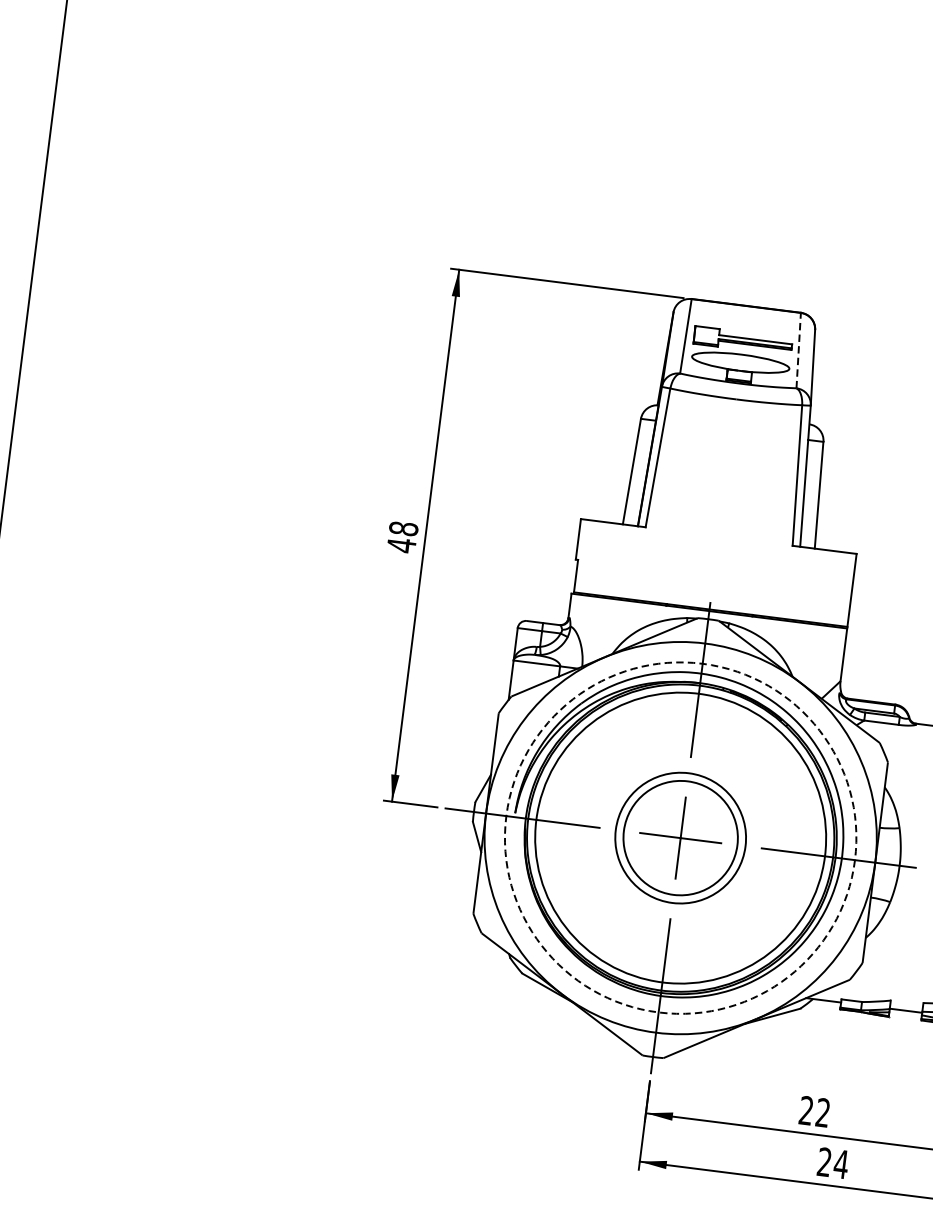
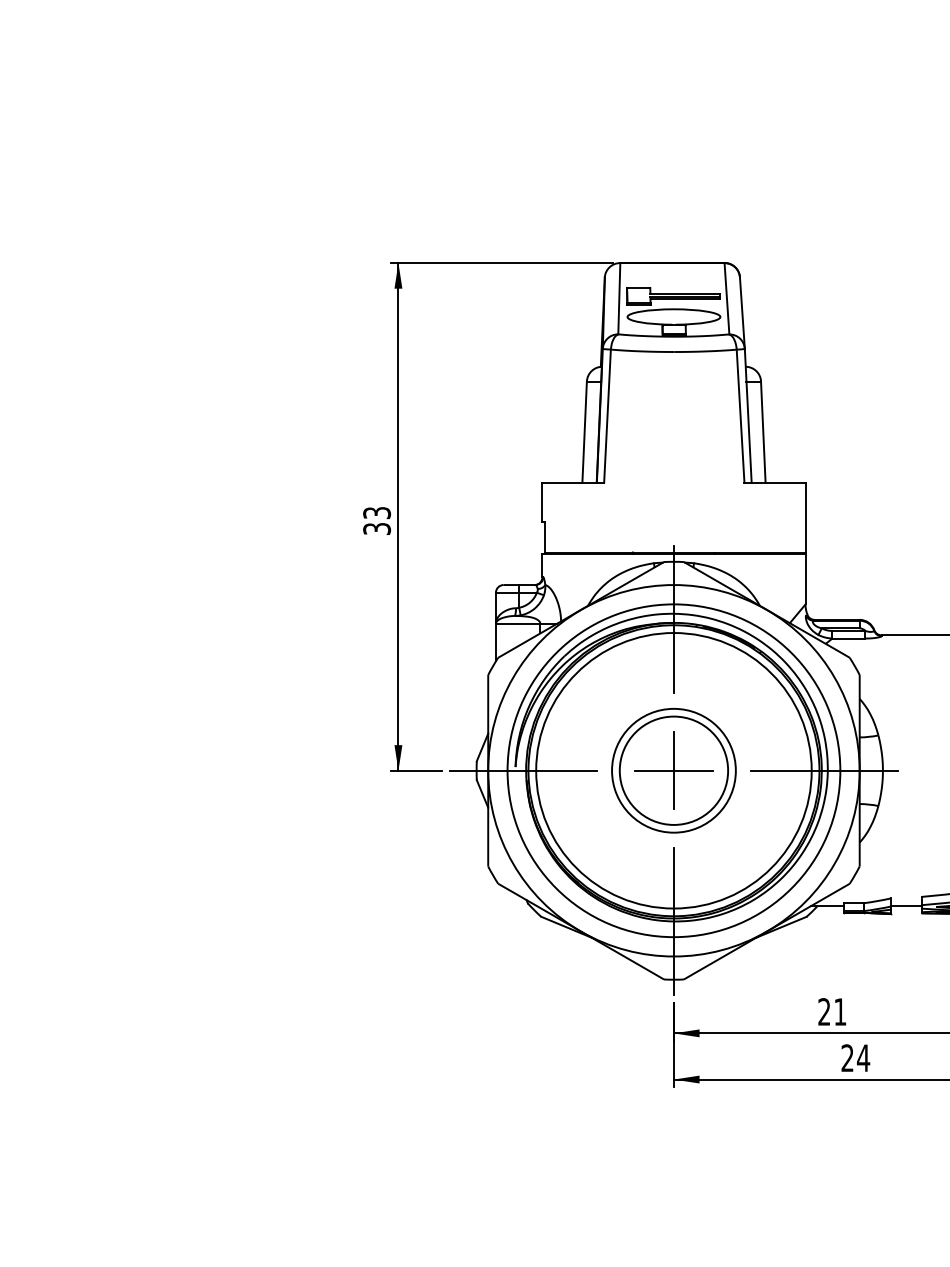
line: (798, 350) -> (726, 298), dashed -> solid
text: (403, 536) -> (377, 520), 48 -> 33
circle: (680, 837) -> (673, 770), dashed -> solid
text: (823, 1112) -> (840, 1011), 22 -> 21

